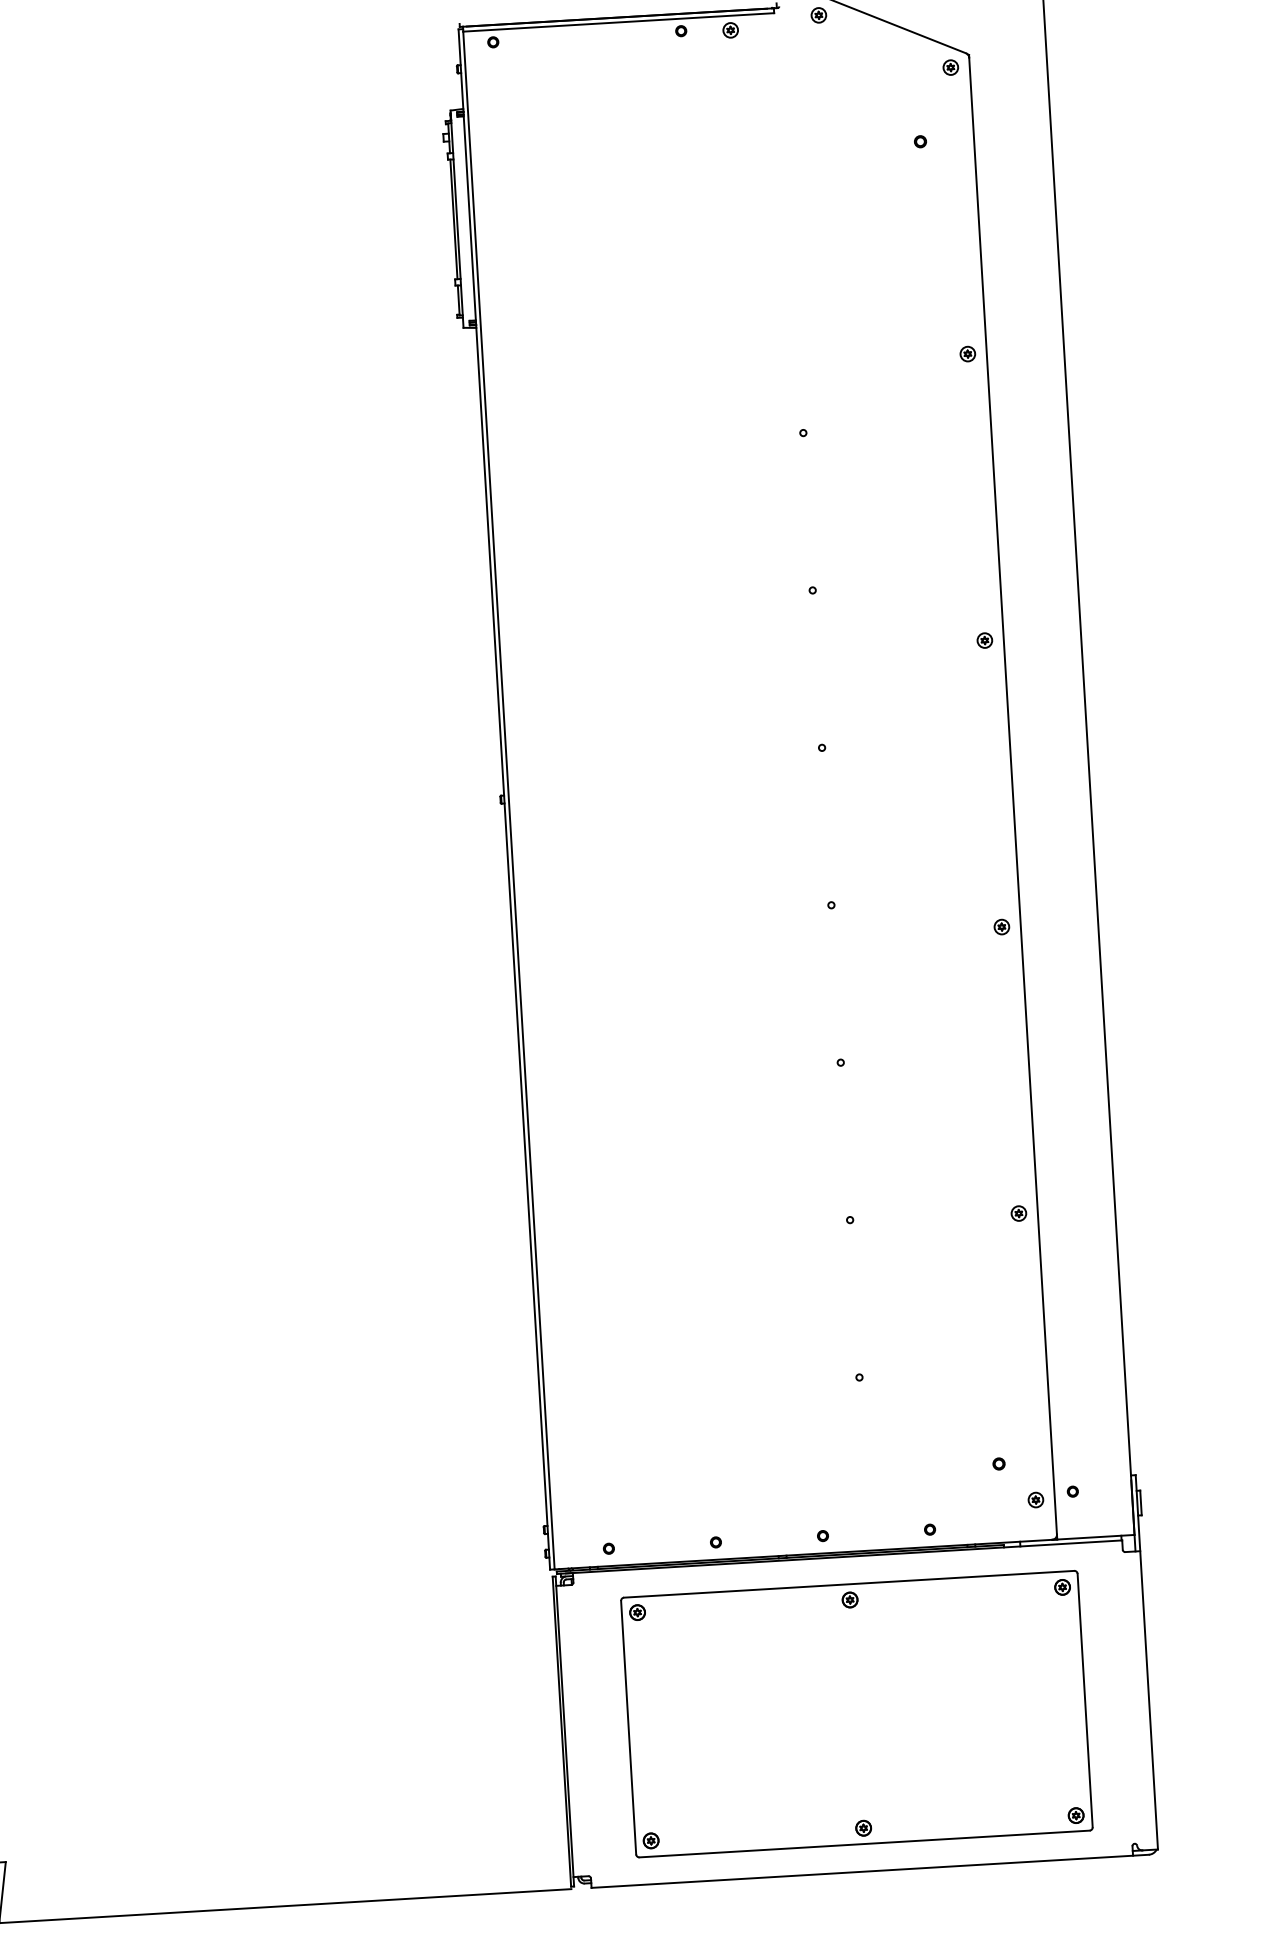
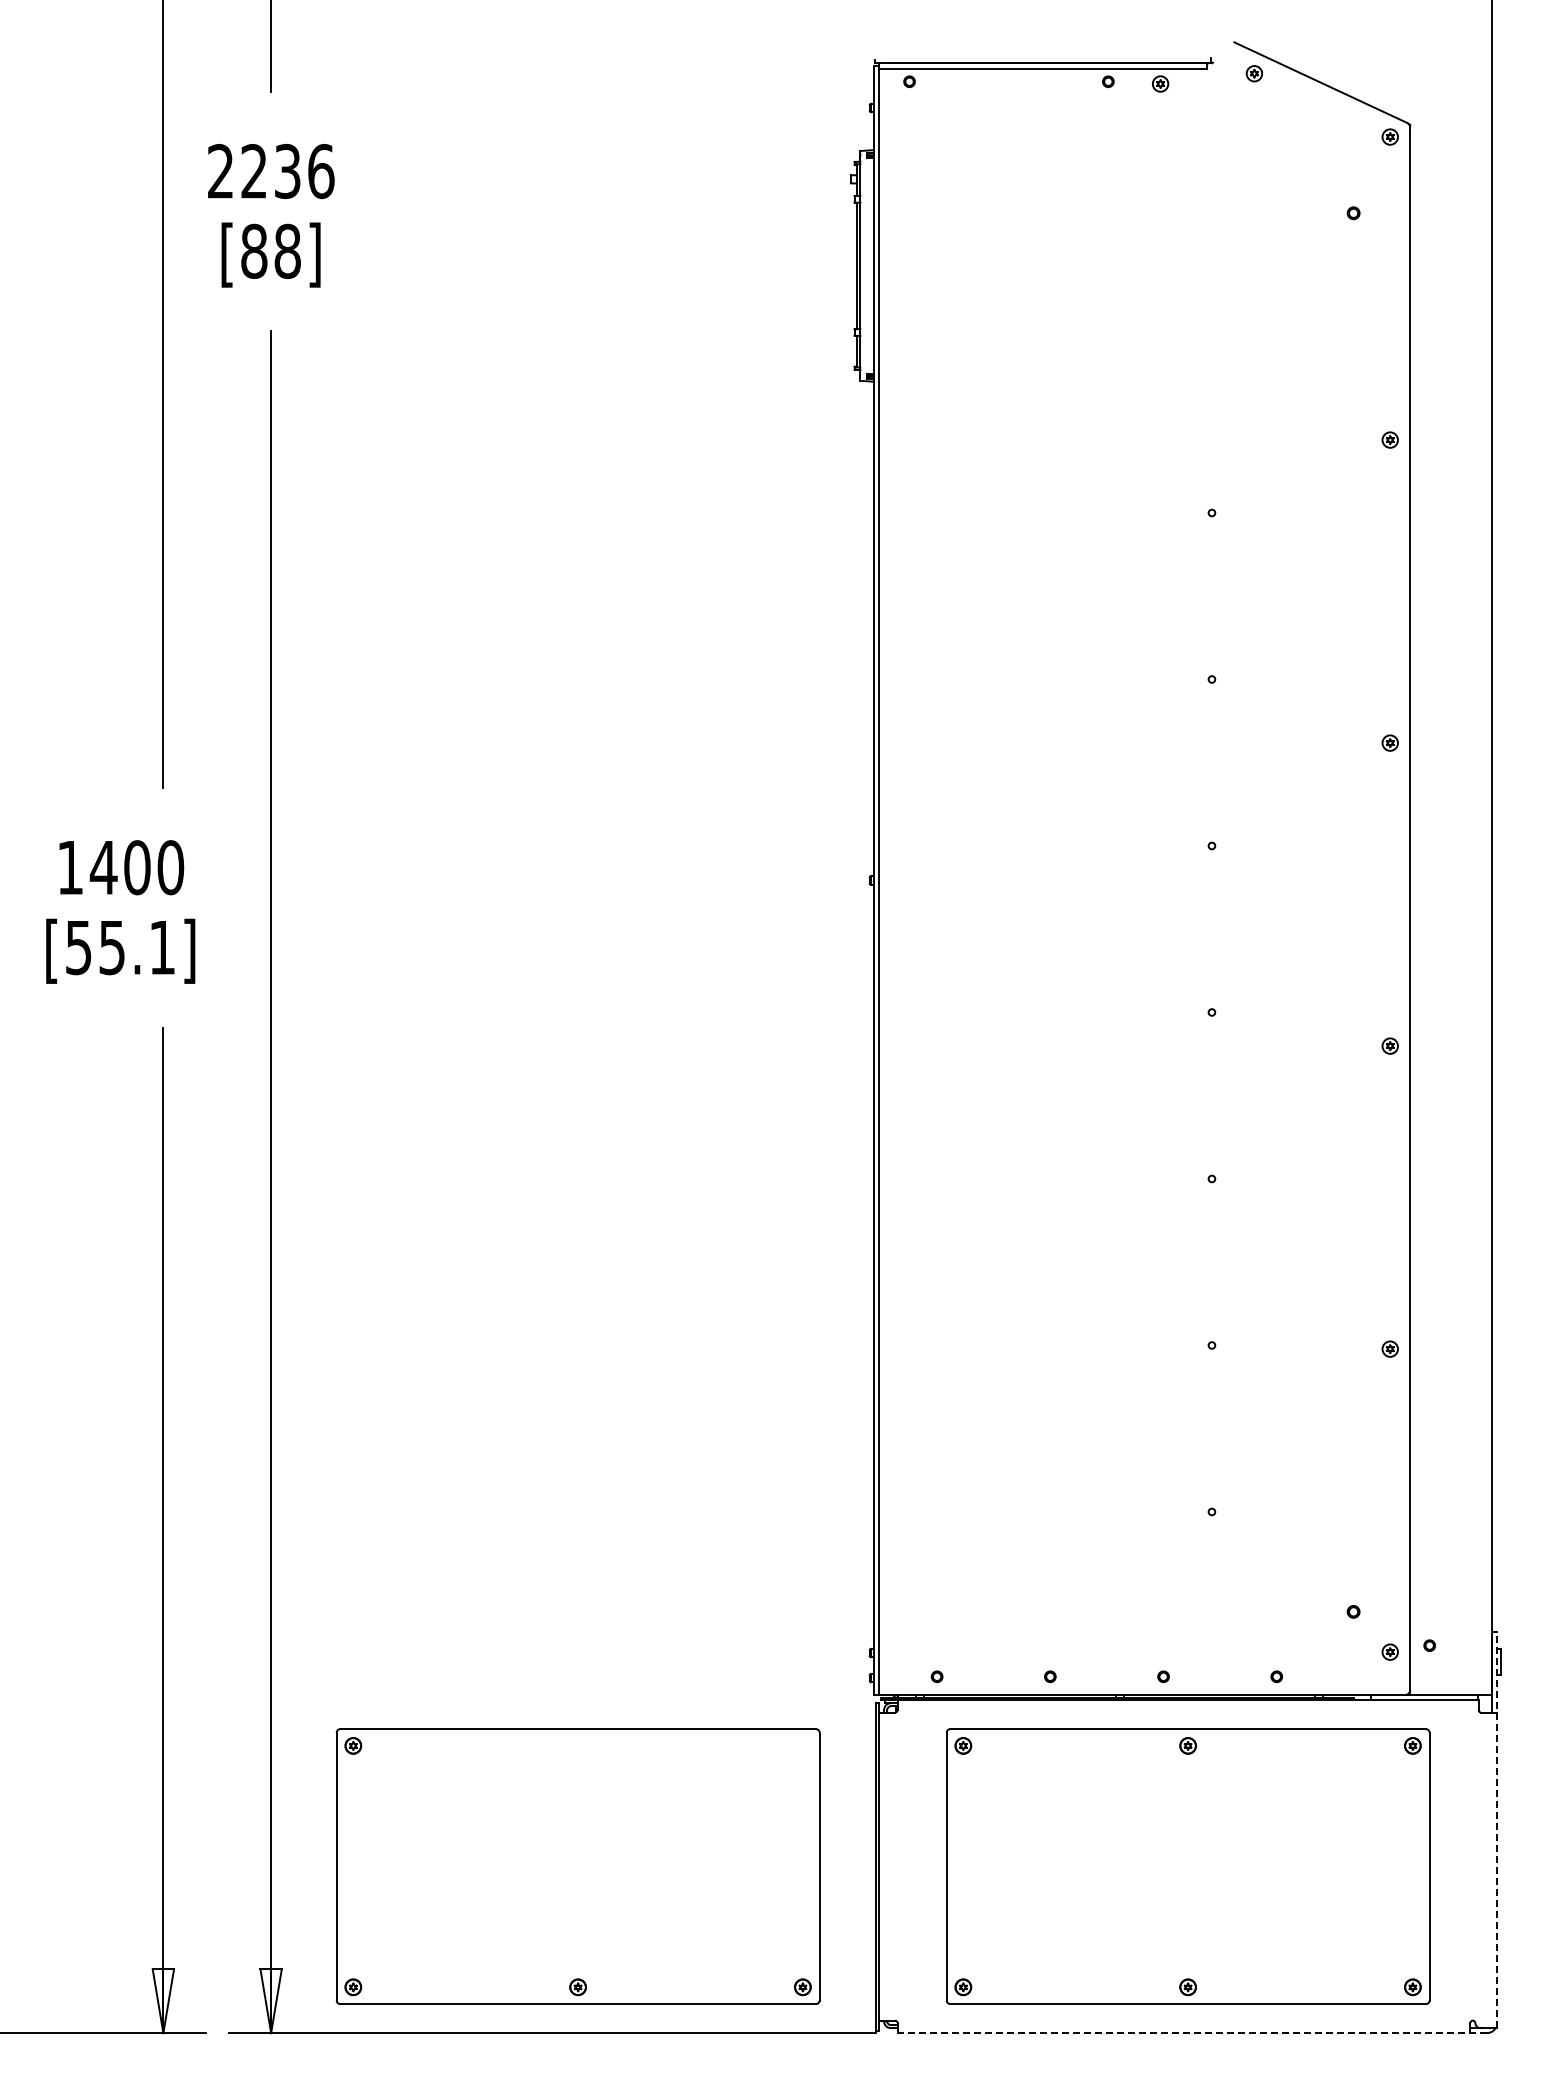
line: (1146, 1662) -> (1496, 1830), solid -> dashed
part: (279, 1748) -> (577, 1866), added
line: (870, 1871) -> (1192, 2033), solid -> dashed

